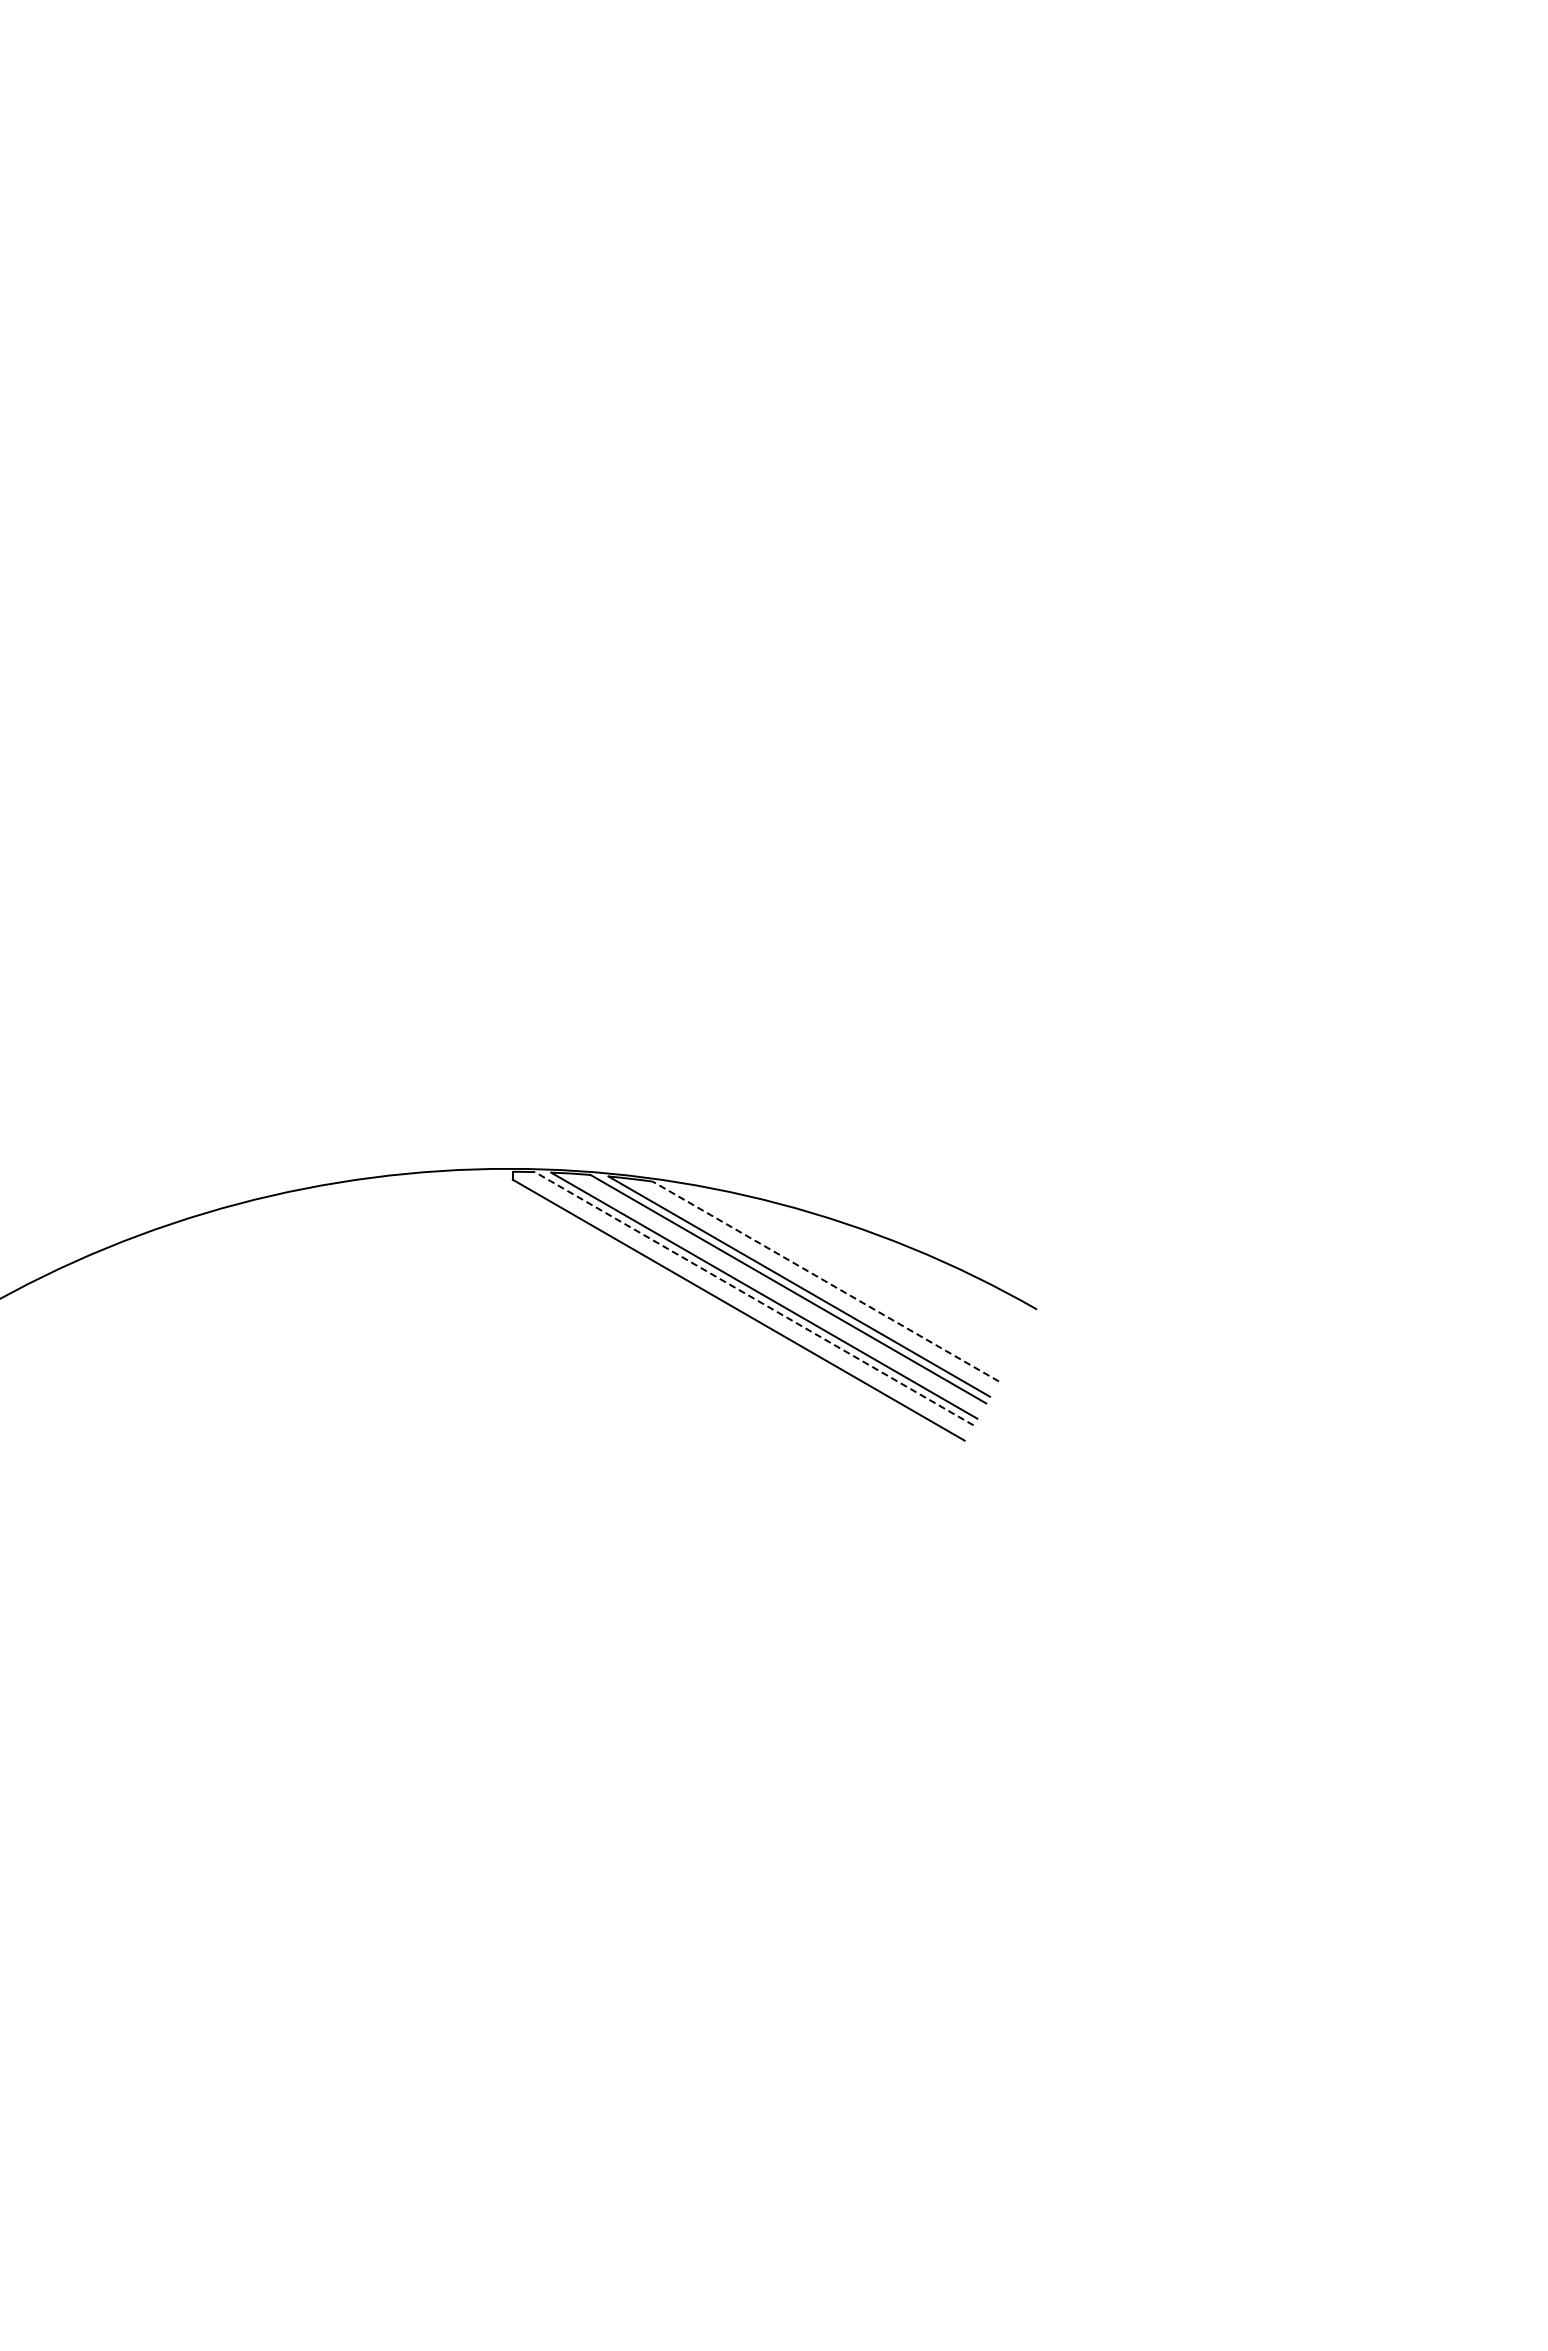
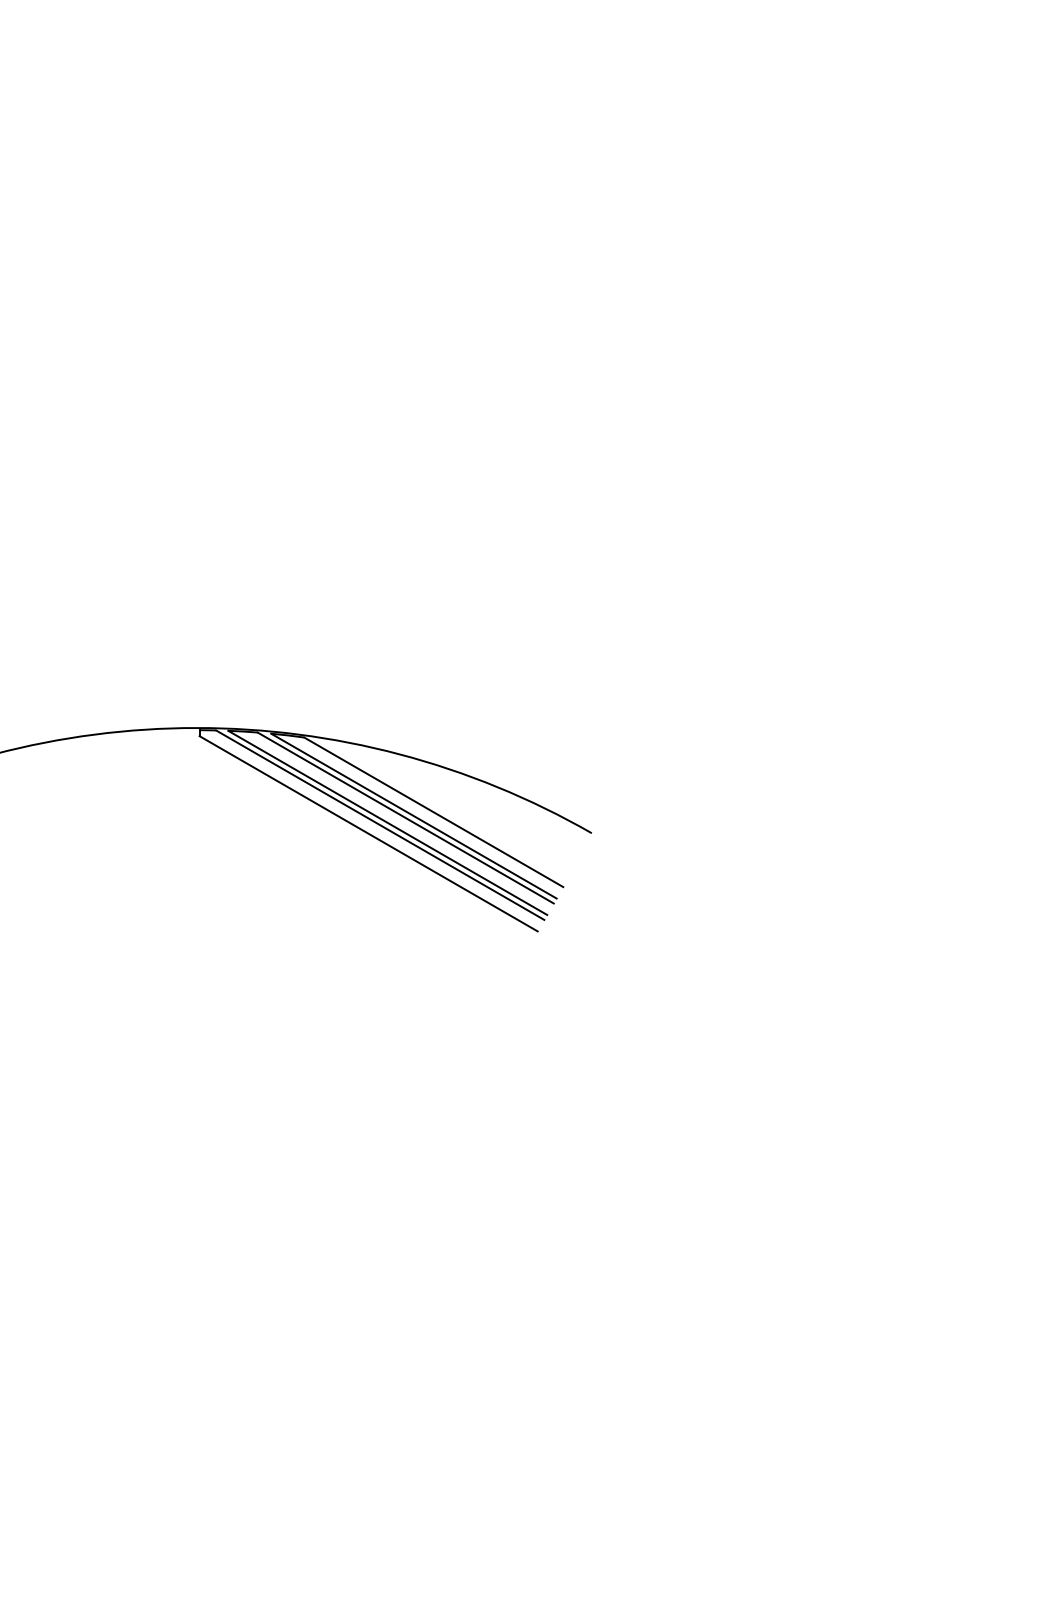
line: (825, 1281) -> (433, 812), dashed -> solid
line: (753, 1298) -> (379, 825), dashed -> solid

